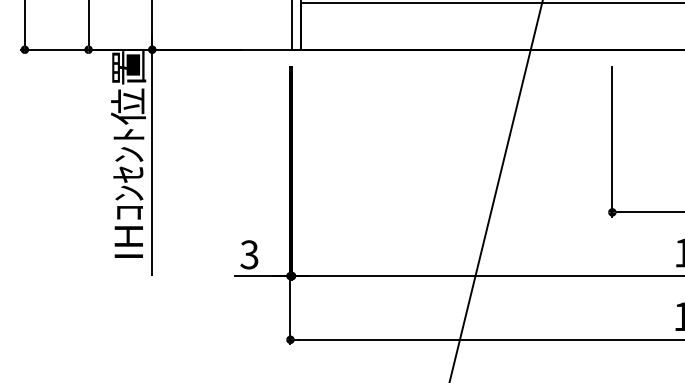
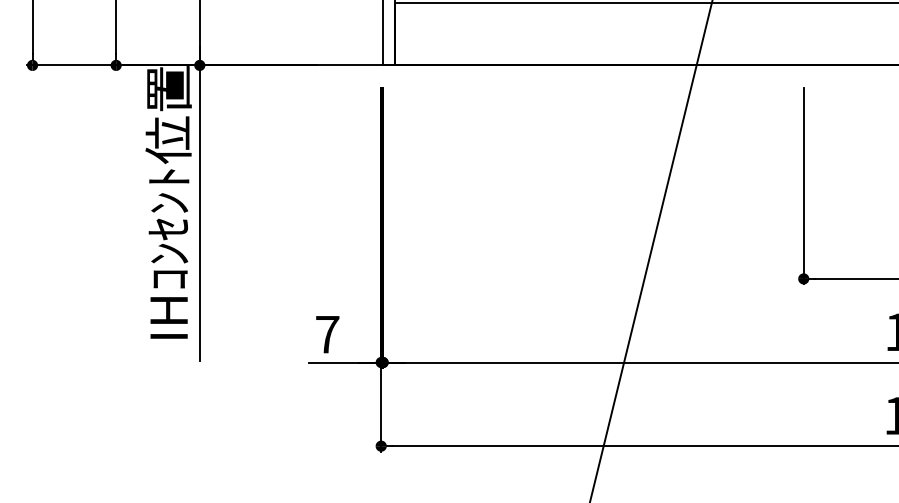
text: (249, 254) -> (327, 334), 3 -> 7

